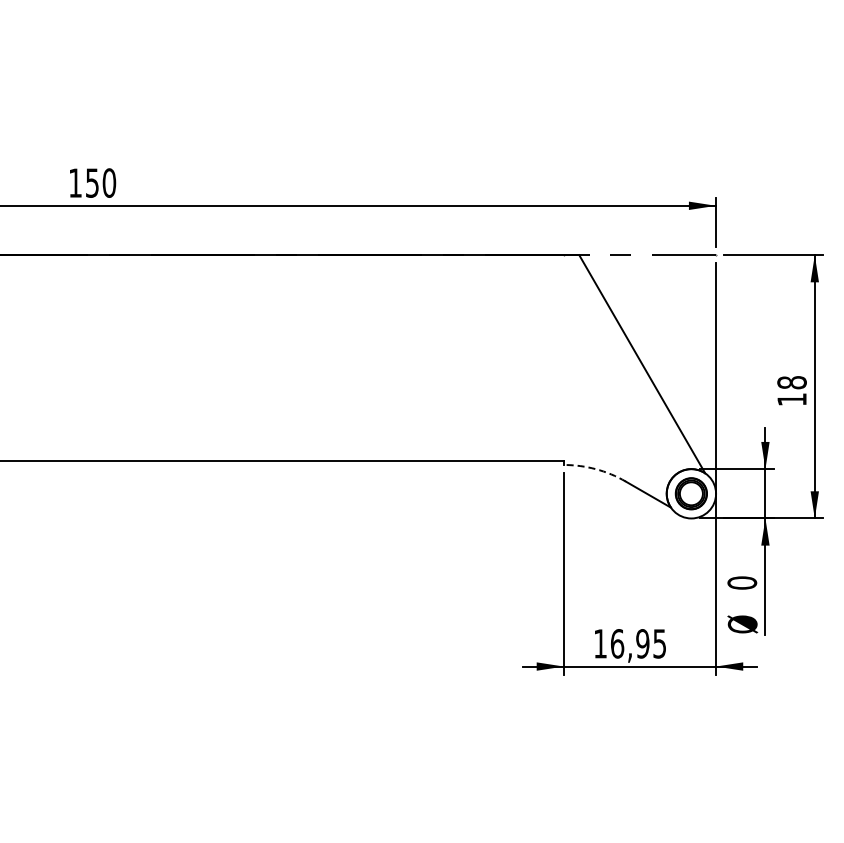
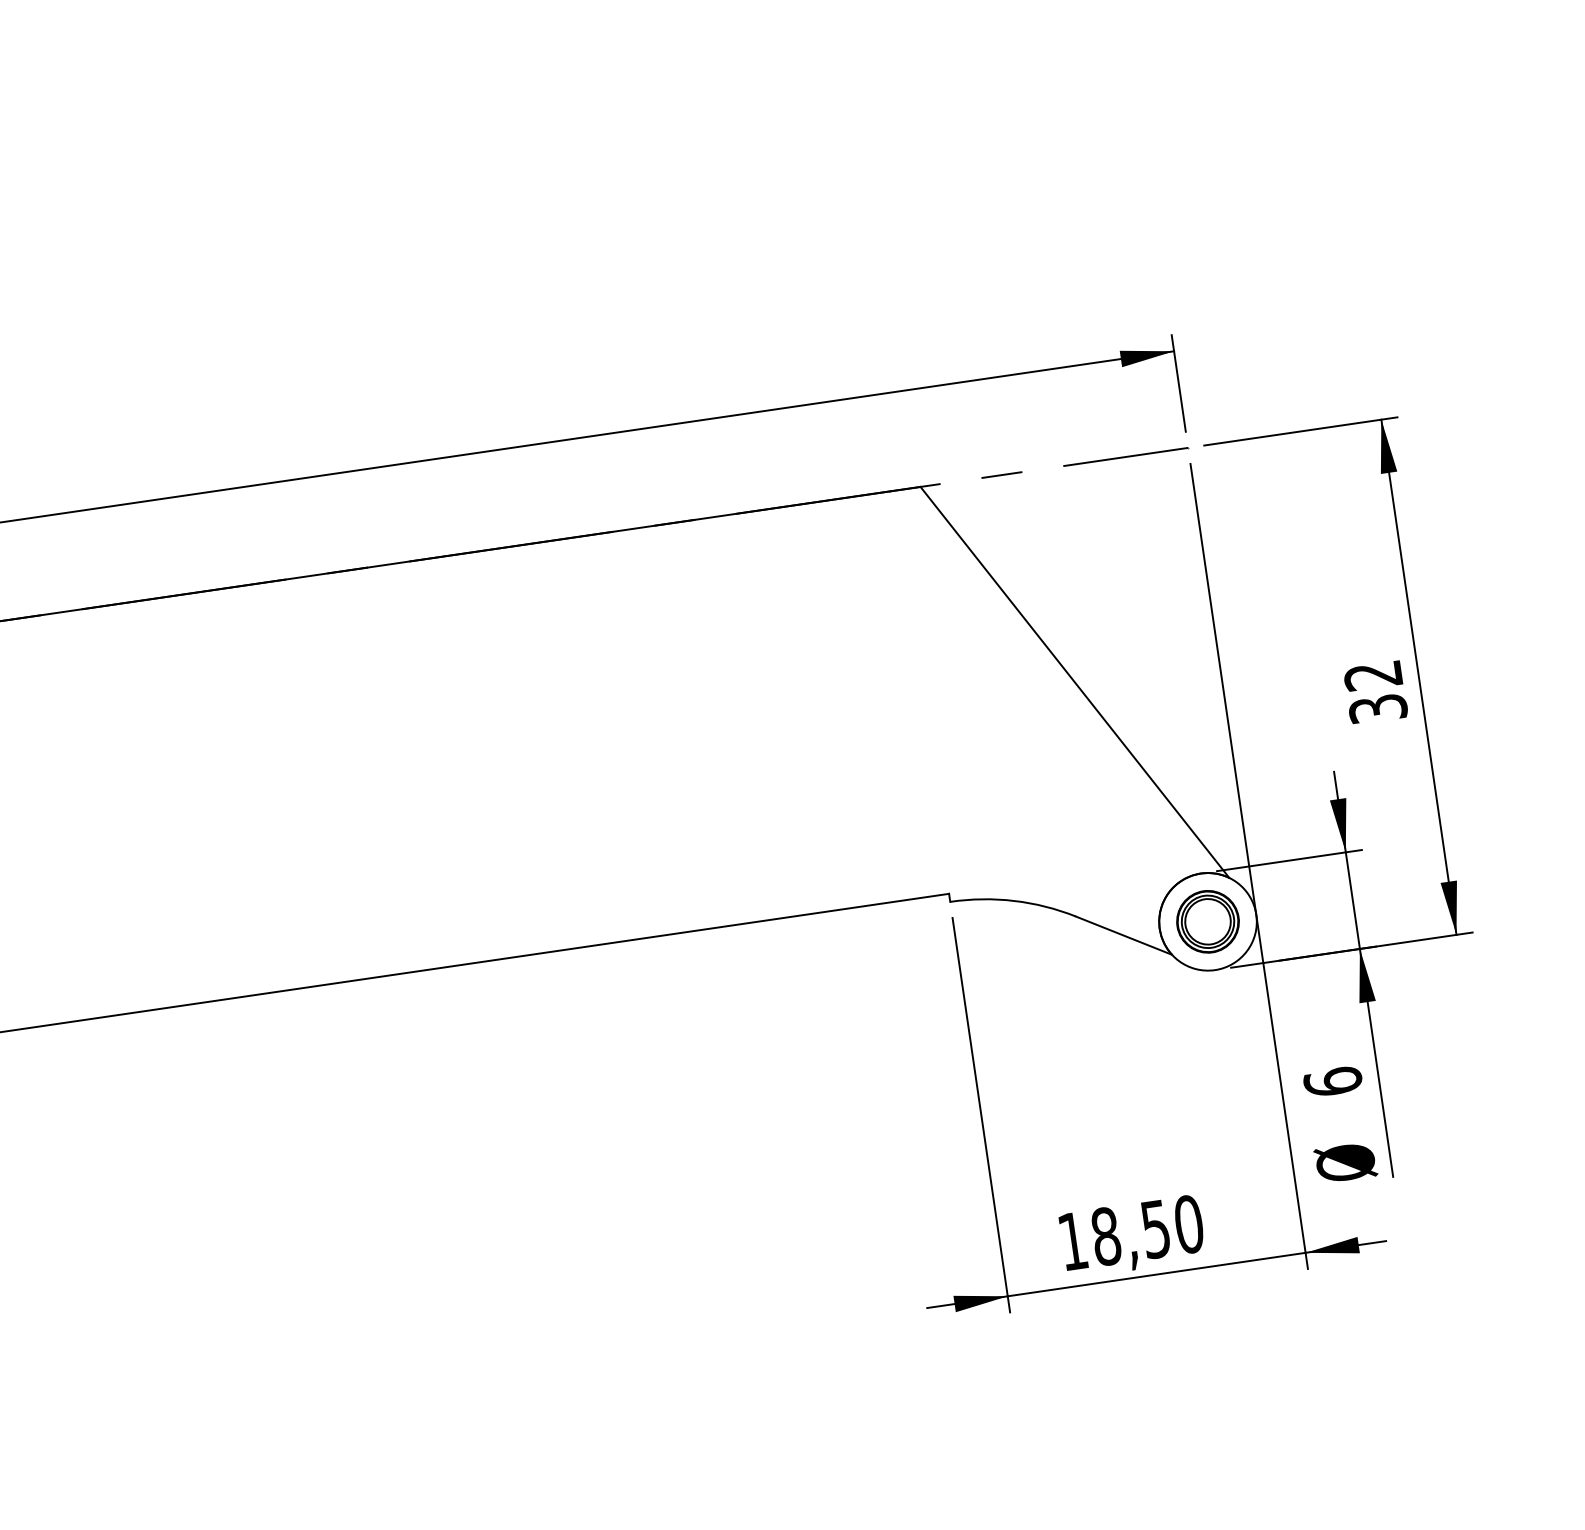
text: (791, 391) -> (1374, 693), 18 -> 32
arc: (595, 469) -> (1013, 901), dashed -> solid
text: (741, 582) -> (1331, 1081), 0 -> 6
text: (638, 643) -> (1147, 1229), 16,95 -> 18,50

